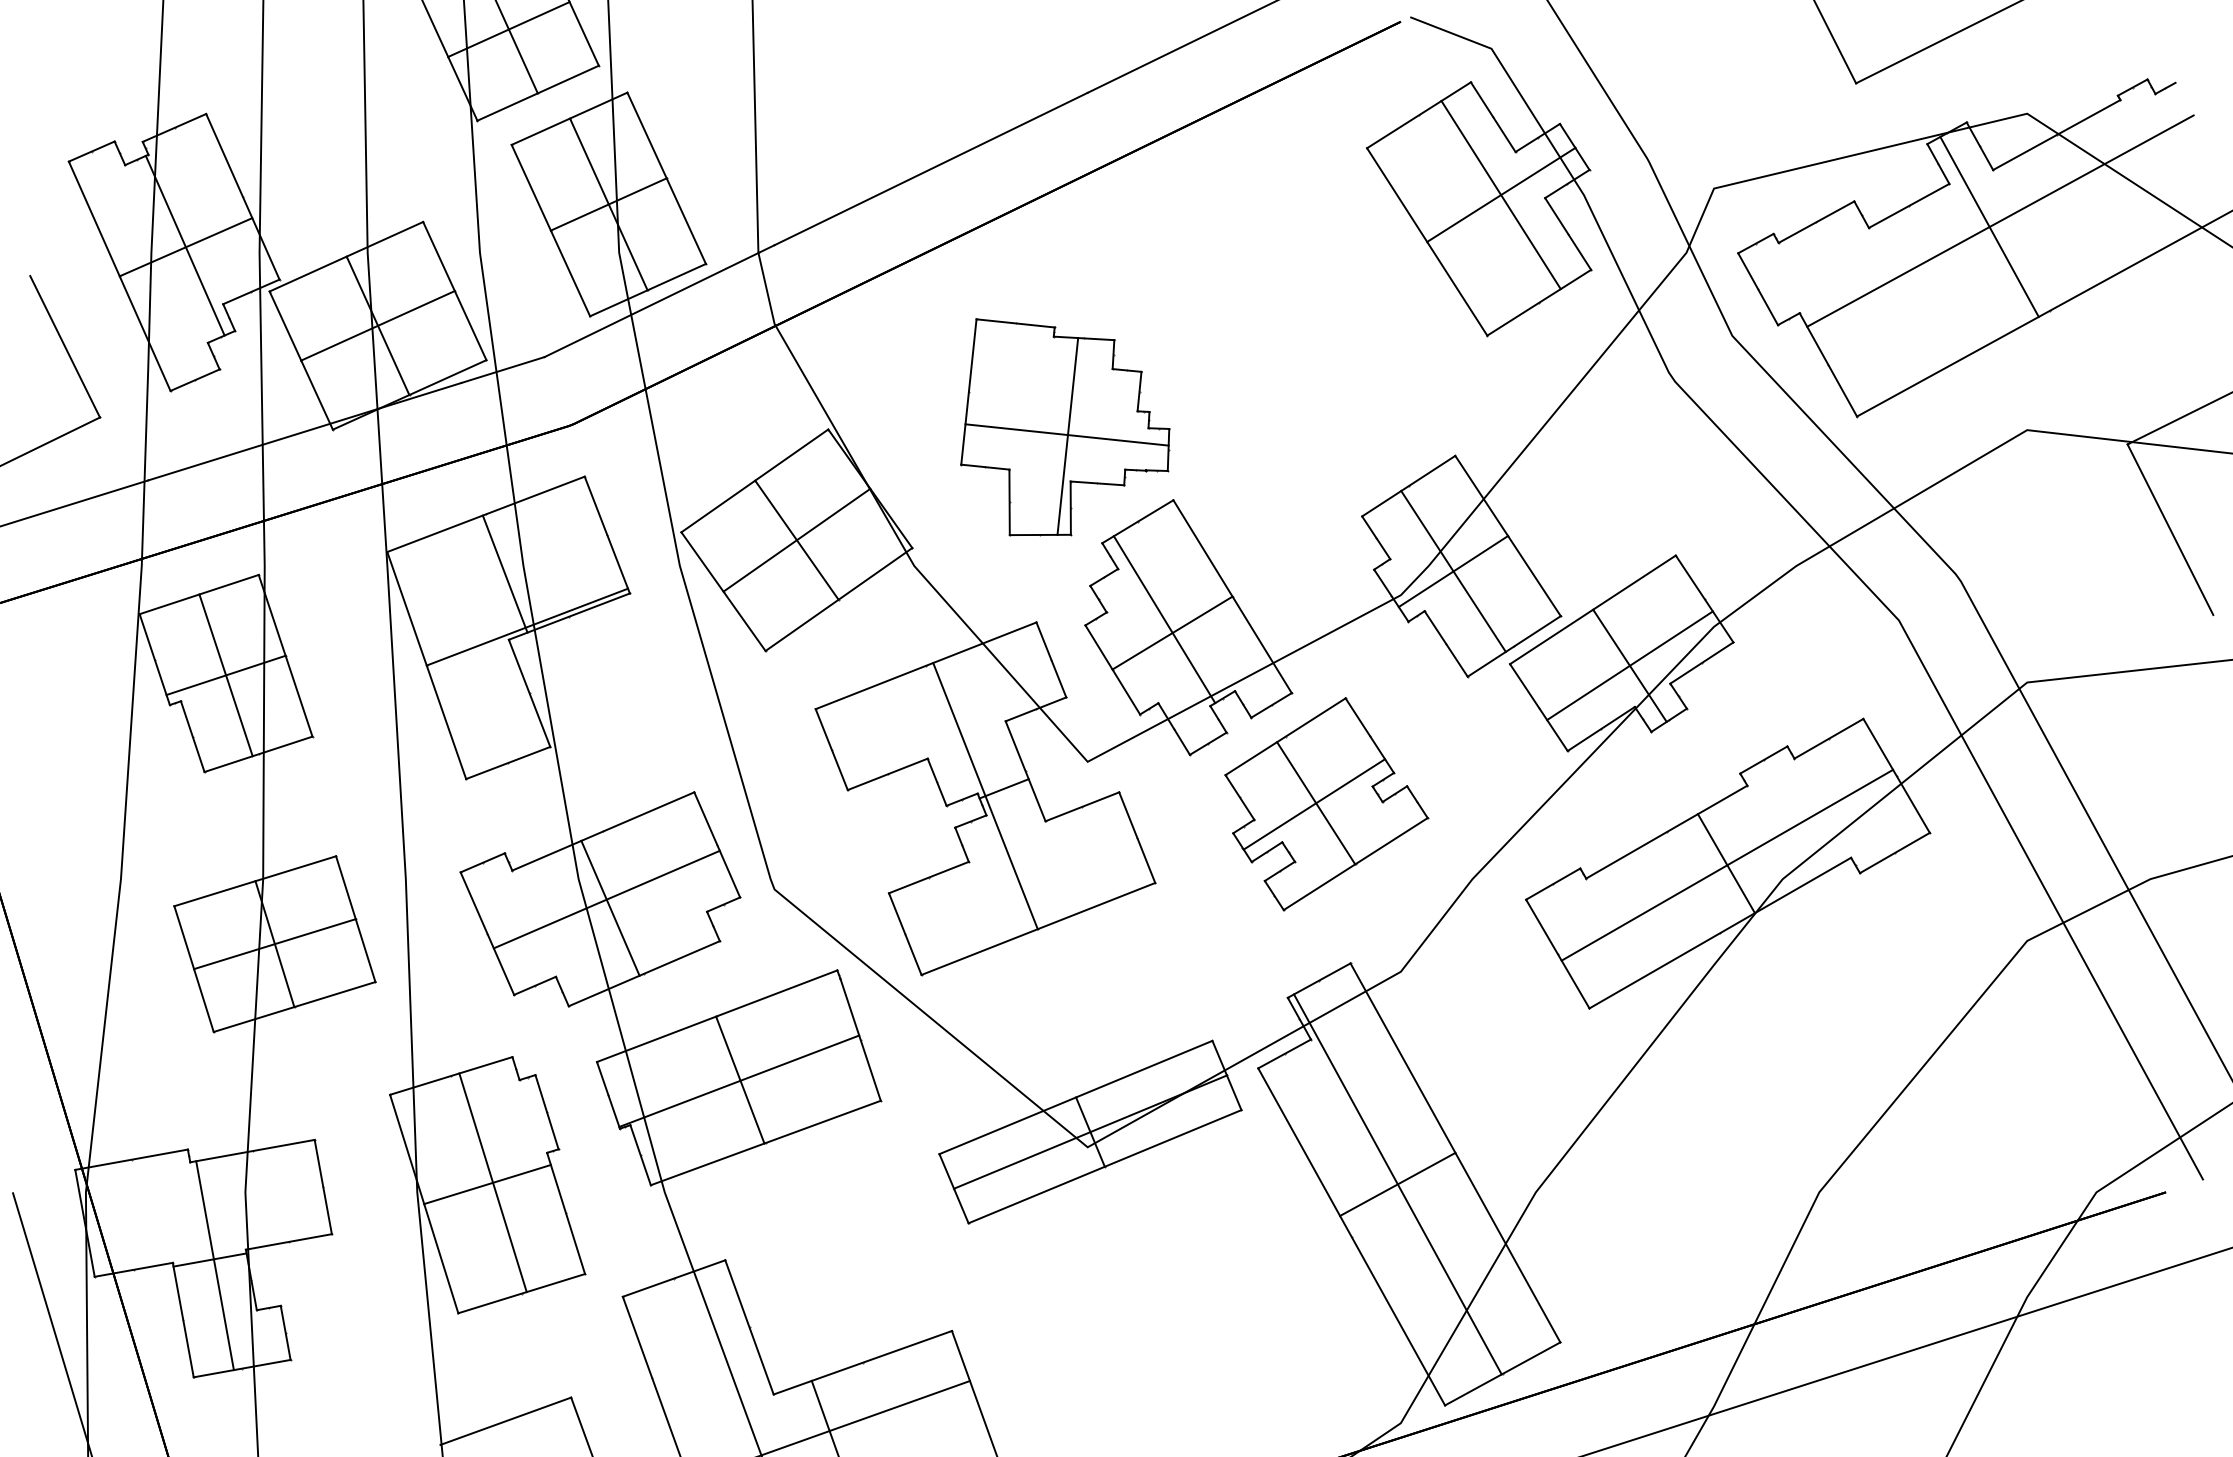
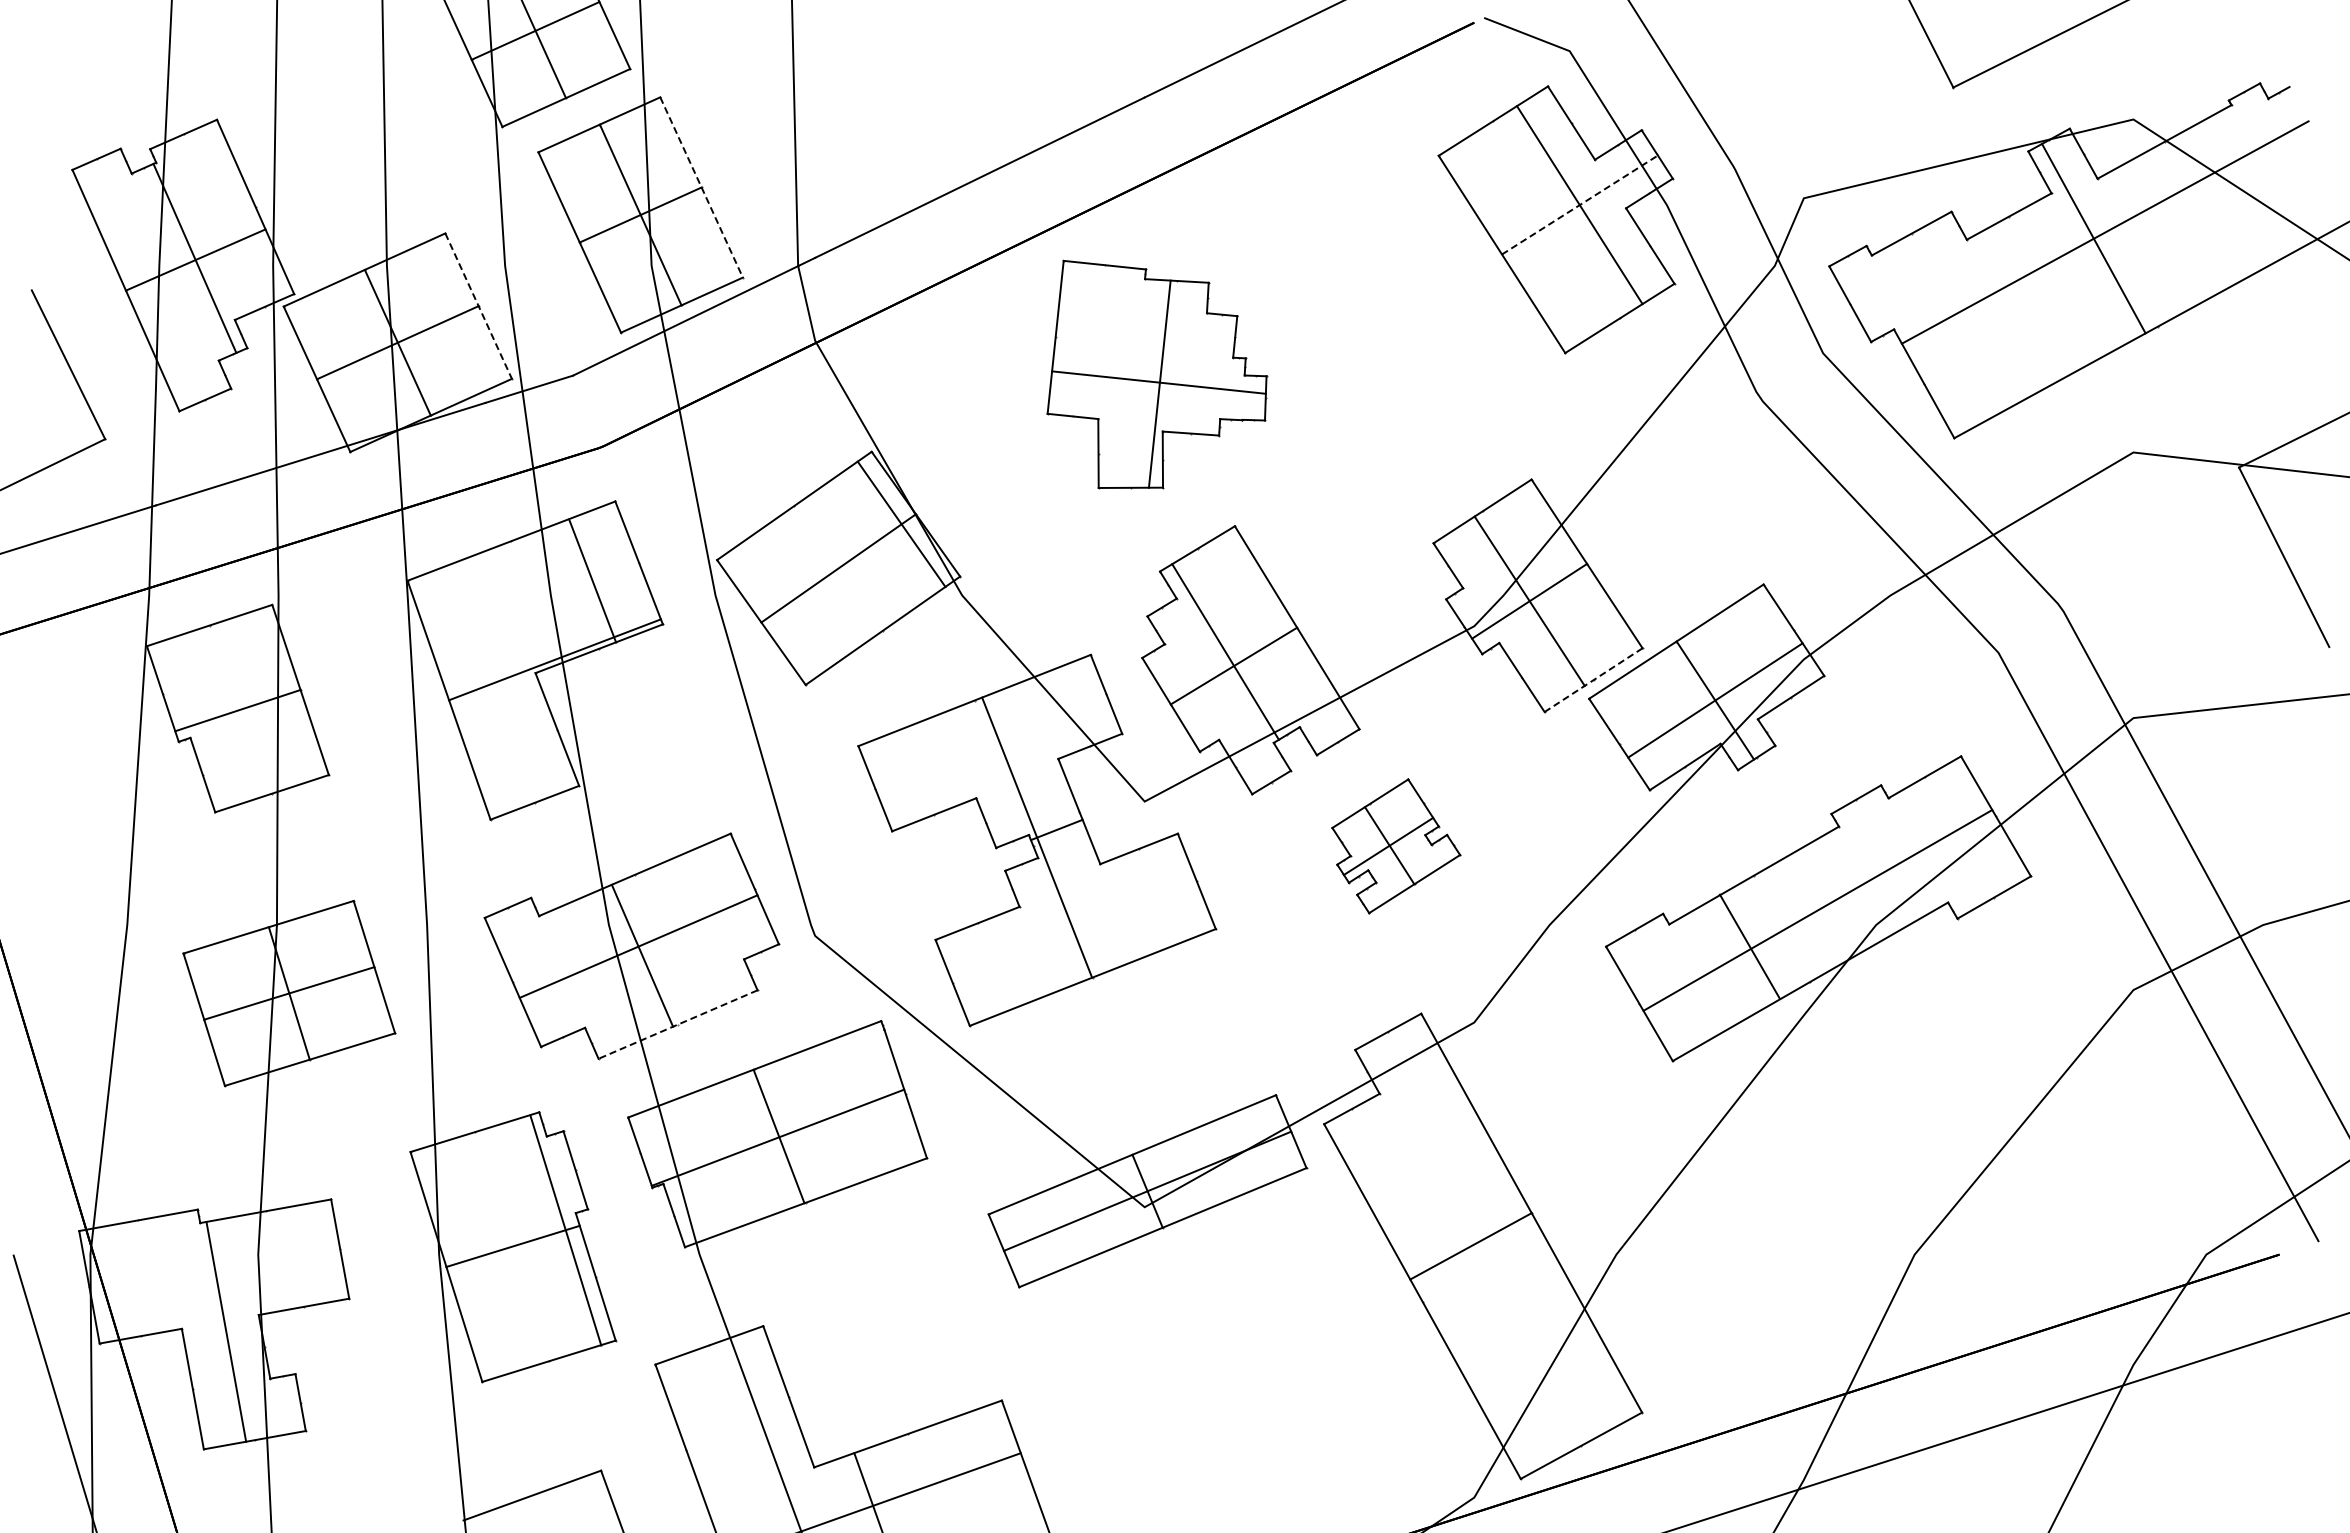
line: (666, 178) -> (701, 187), solid -> dashed
line: (1501, 194) -> (1580, 204), solid -> dashed
line: (454, 291) -> (478, 306), solid -> dashed
part: (1065, 427) -> (1157, 374), moved
line: (796, 540) -> (901, 524), moved
line: (505, 573) -> (592, 580), moved
line: (1514, 646) -> (1593, 680), solid -> dashed
line: (225, 675) -> (237, 710), removed
part: (1326, 804) -> (1396, 846), size x0.6
line: (1726, 863) -> (1749, 946), moved
line: (644, 973) -> (678, 1024), solid -> dashed
line: (492, 1182) -> (565, 1230), moved
line: (1397, 1184) -> (1470, 1246), removed
line: (209, 1259) -> (220, 1325), removed

